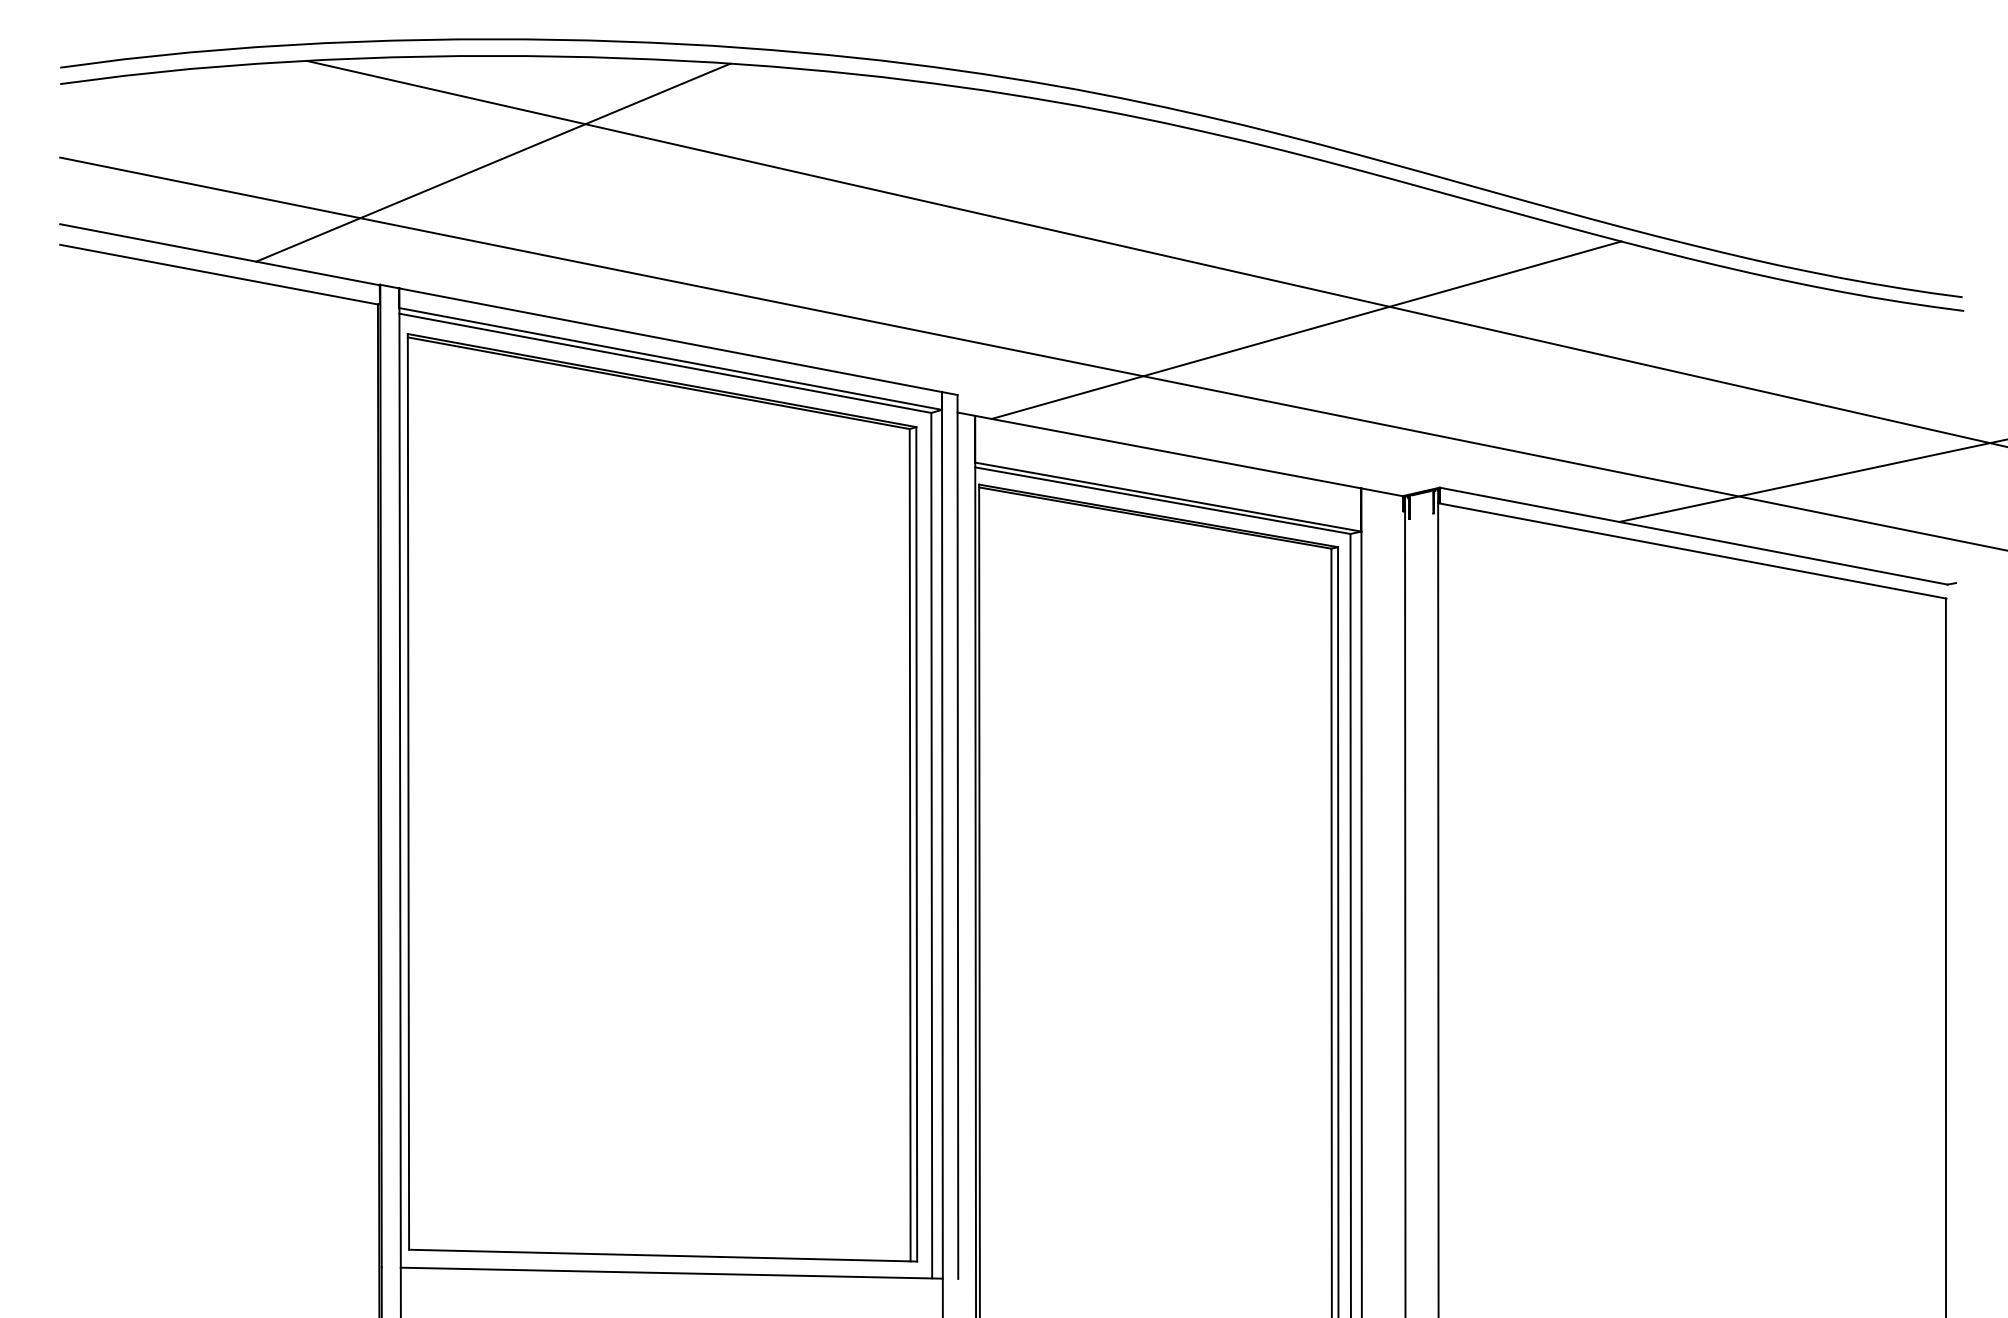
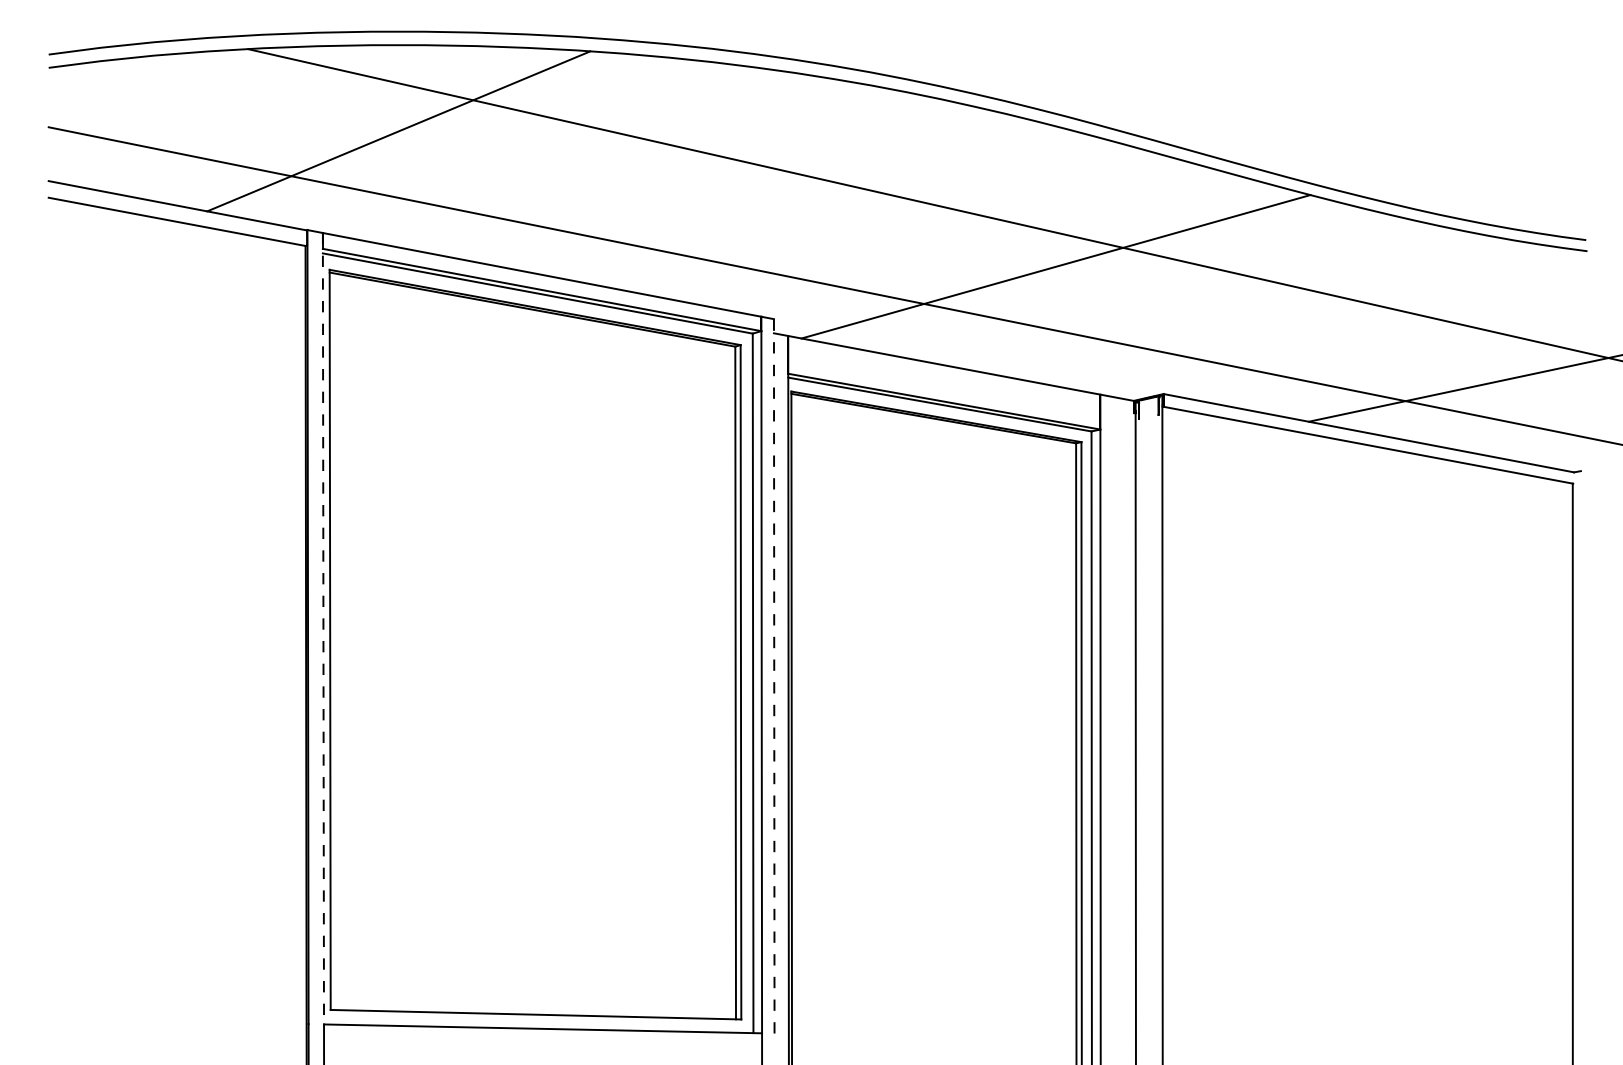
line: (400, 778) -> (323, 629), solid -> dashed
line: (957, 836) -> (773, 675), solid -> dashed

